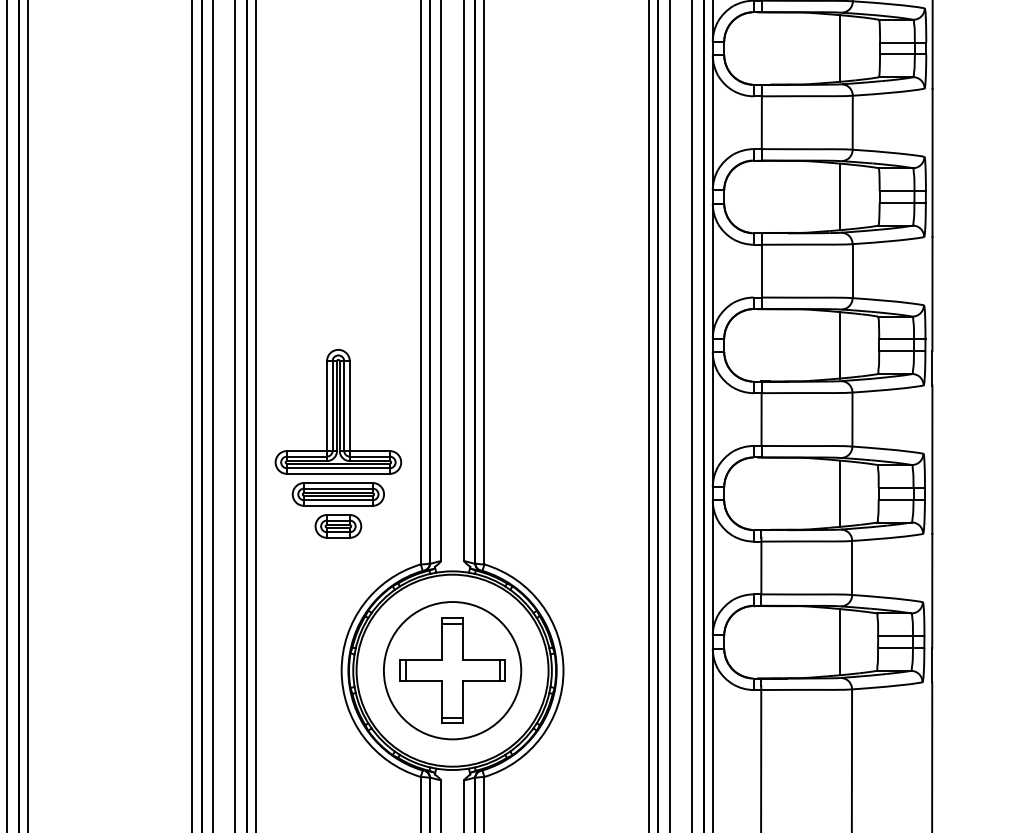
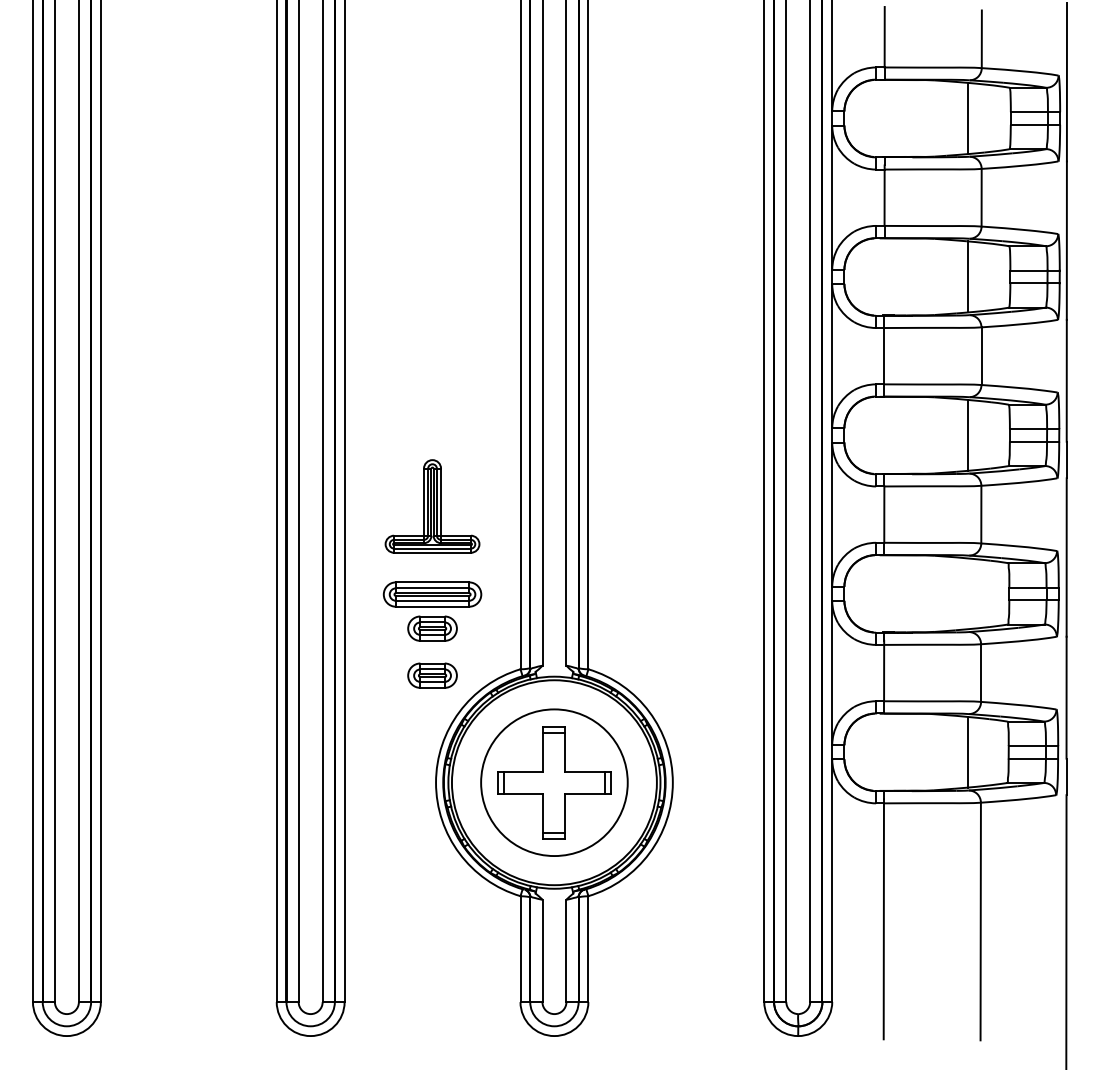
part: (338, 411) -> (432, 506), size x0.7
line: (839, 493) -> (967, 593), removed
part: (338, 570) -> (432, 675), added

